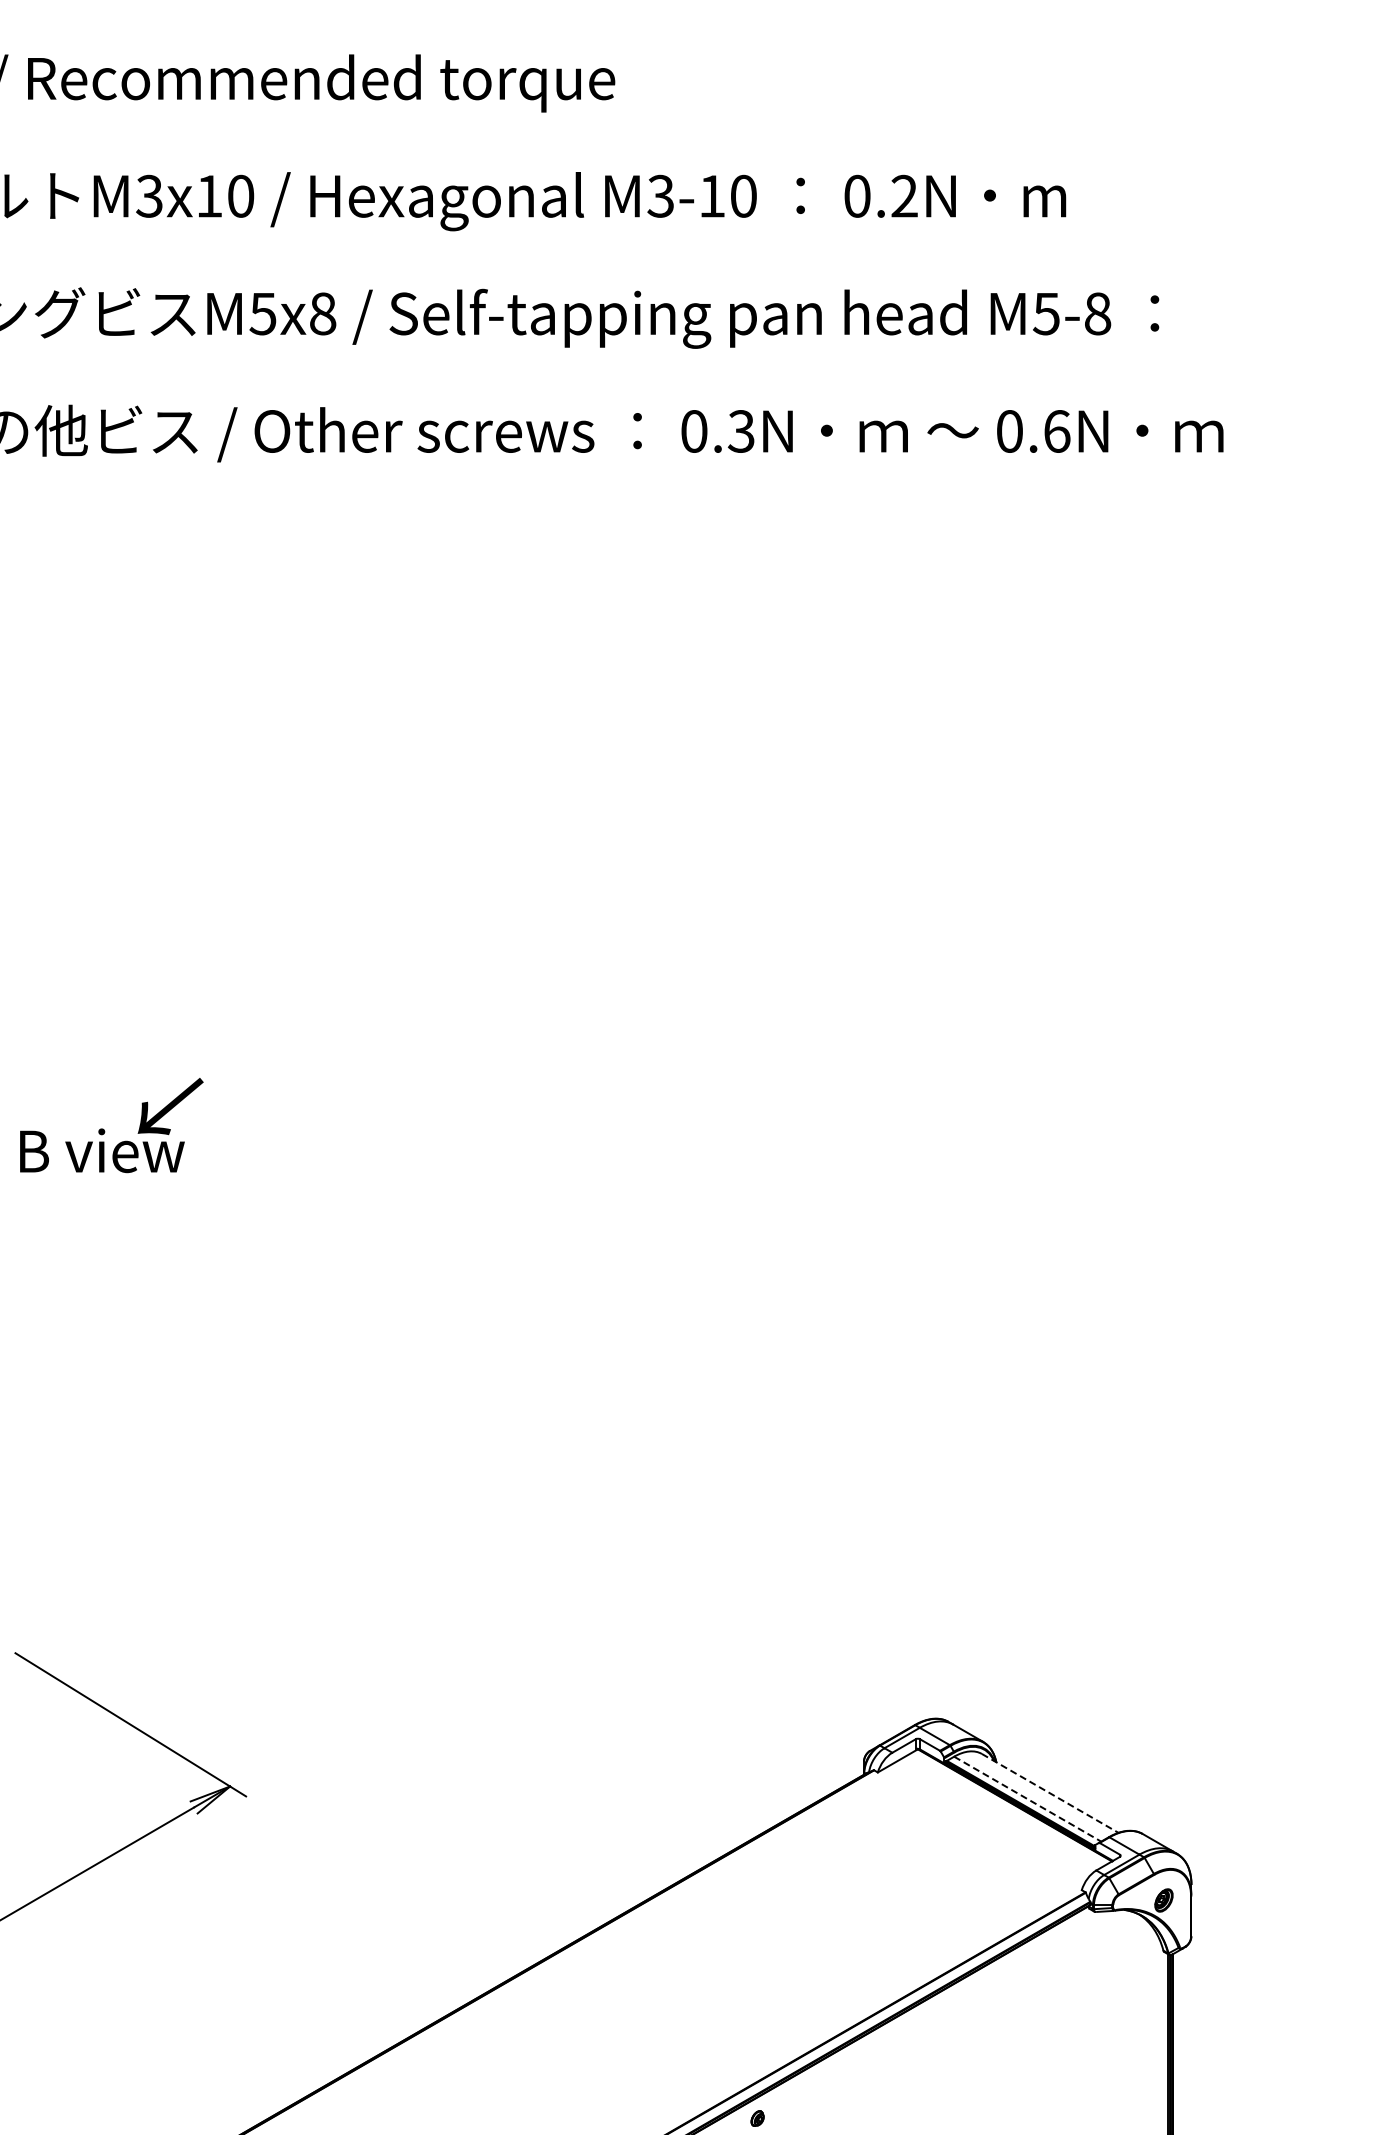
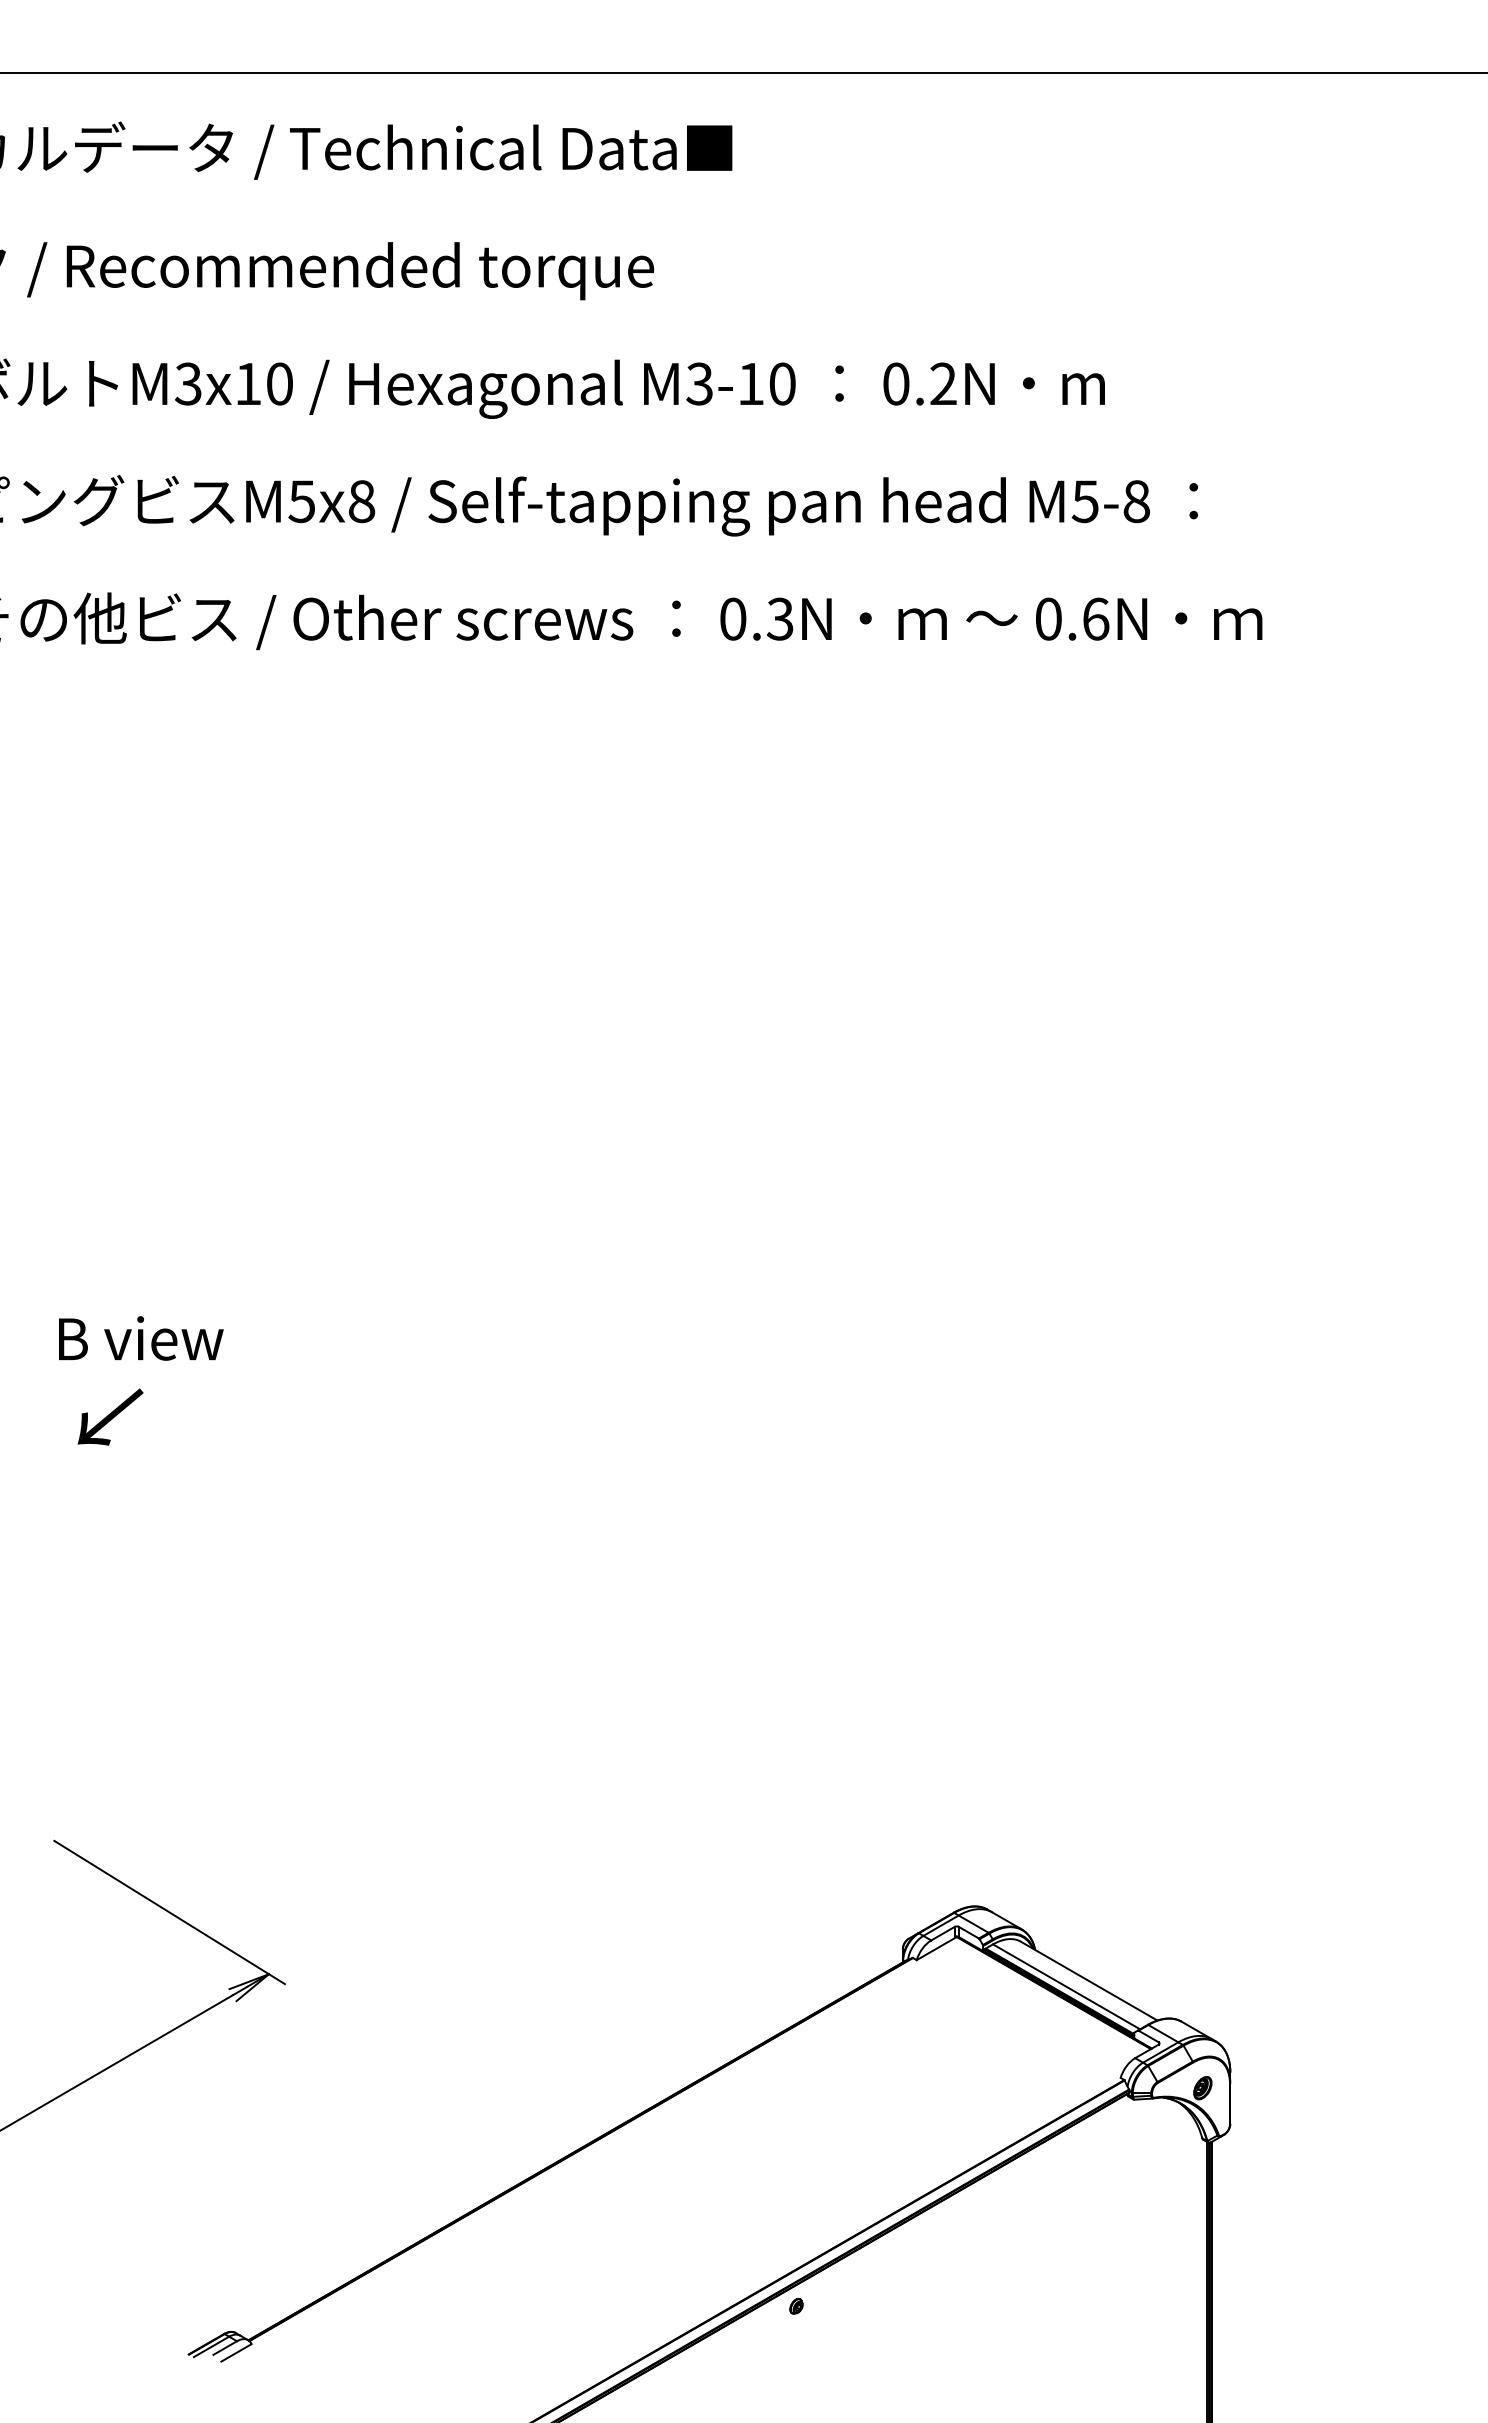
text: (170, 1105) -> (110, 1416), moved
line: (1050, 1793) -> (1089, 1981), dashed -> solid
line: (1027, 1798) -> (1066, 1986), dashed -> solid

